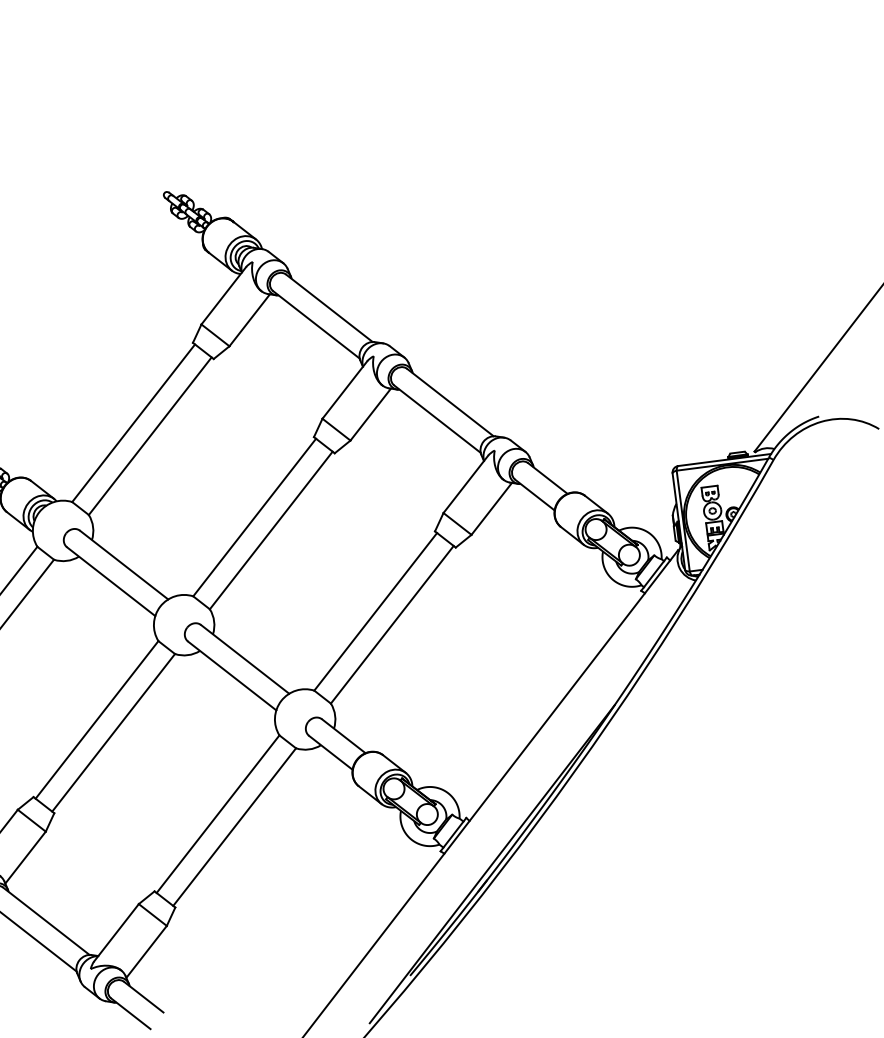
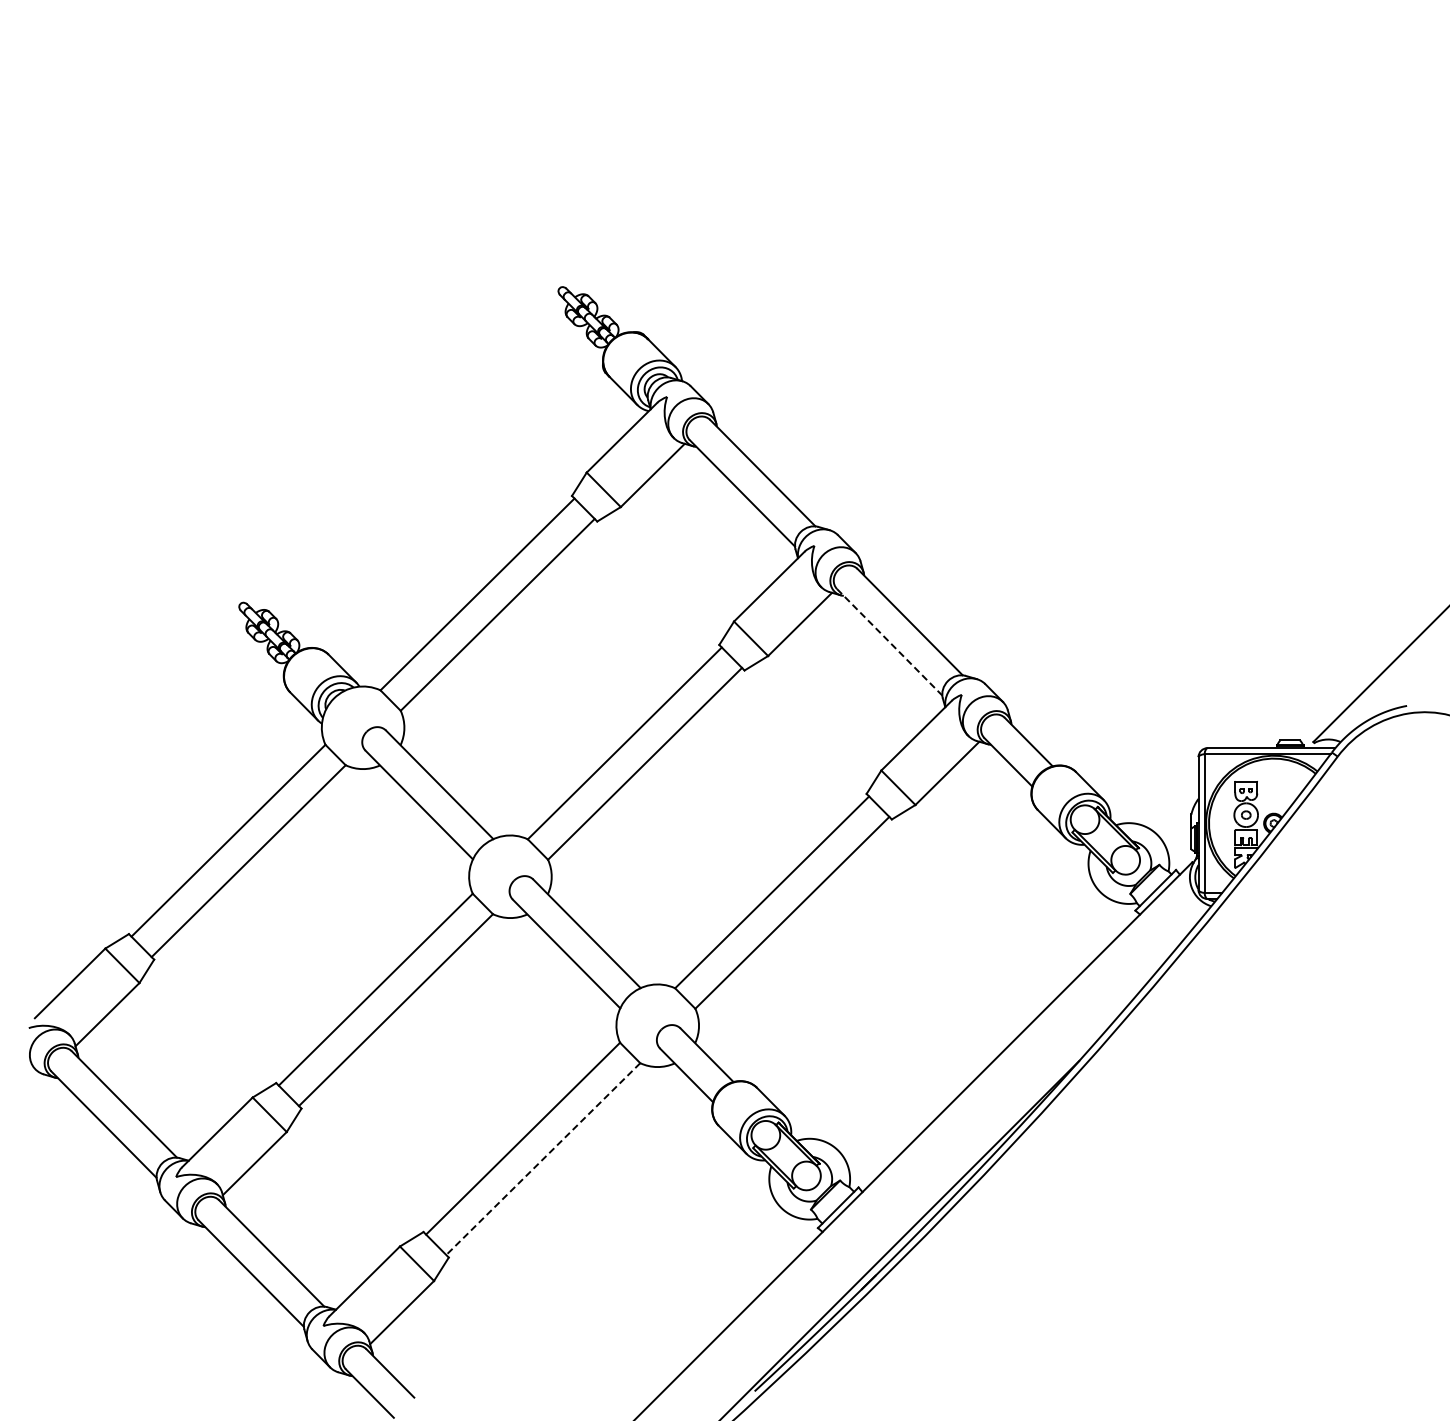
line: (437, 419) -> (889, 642), solid -> dashed
line: (234, 827) -> (542, 1159), solid -> dashed

